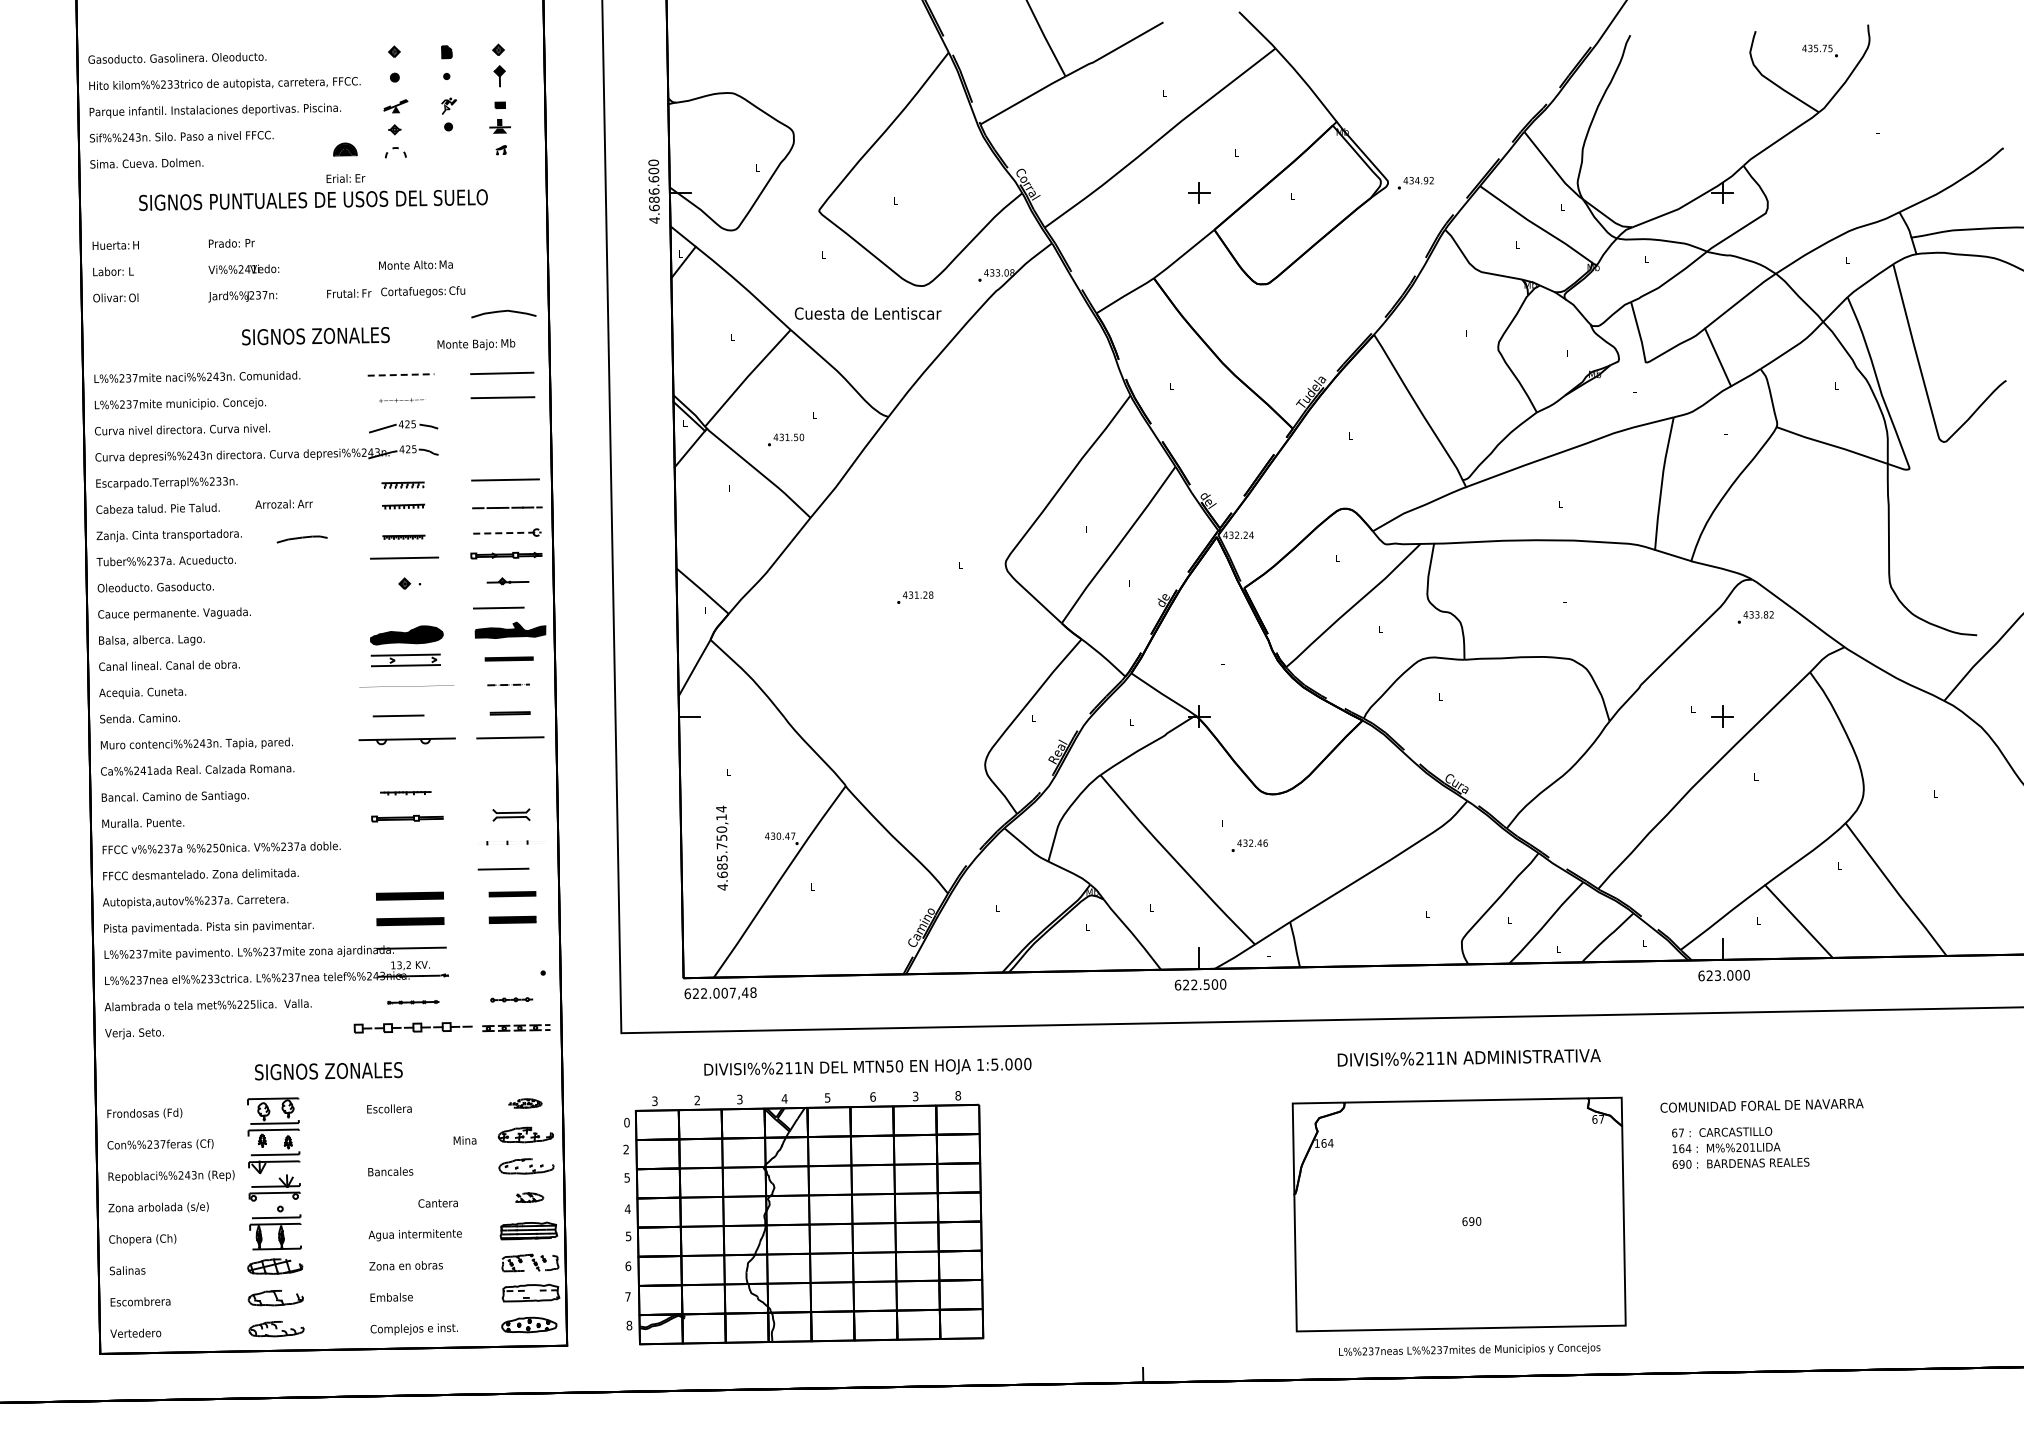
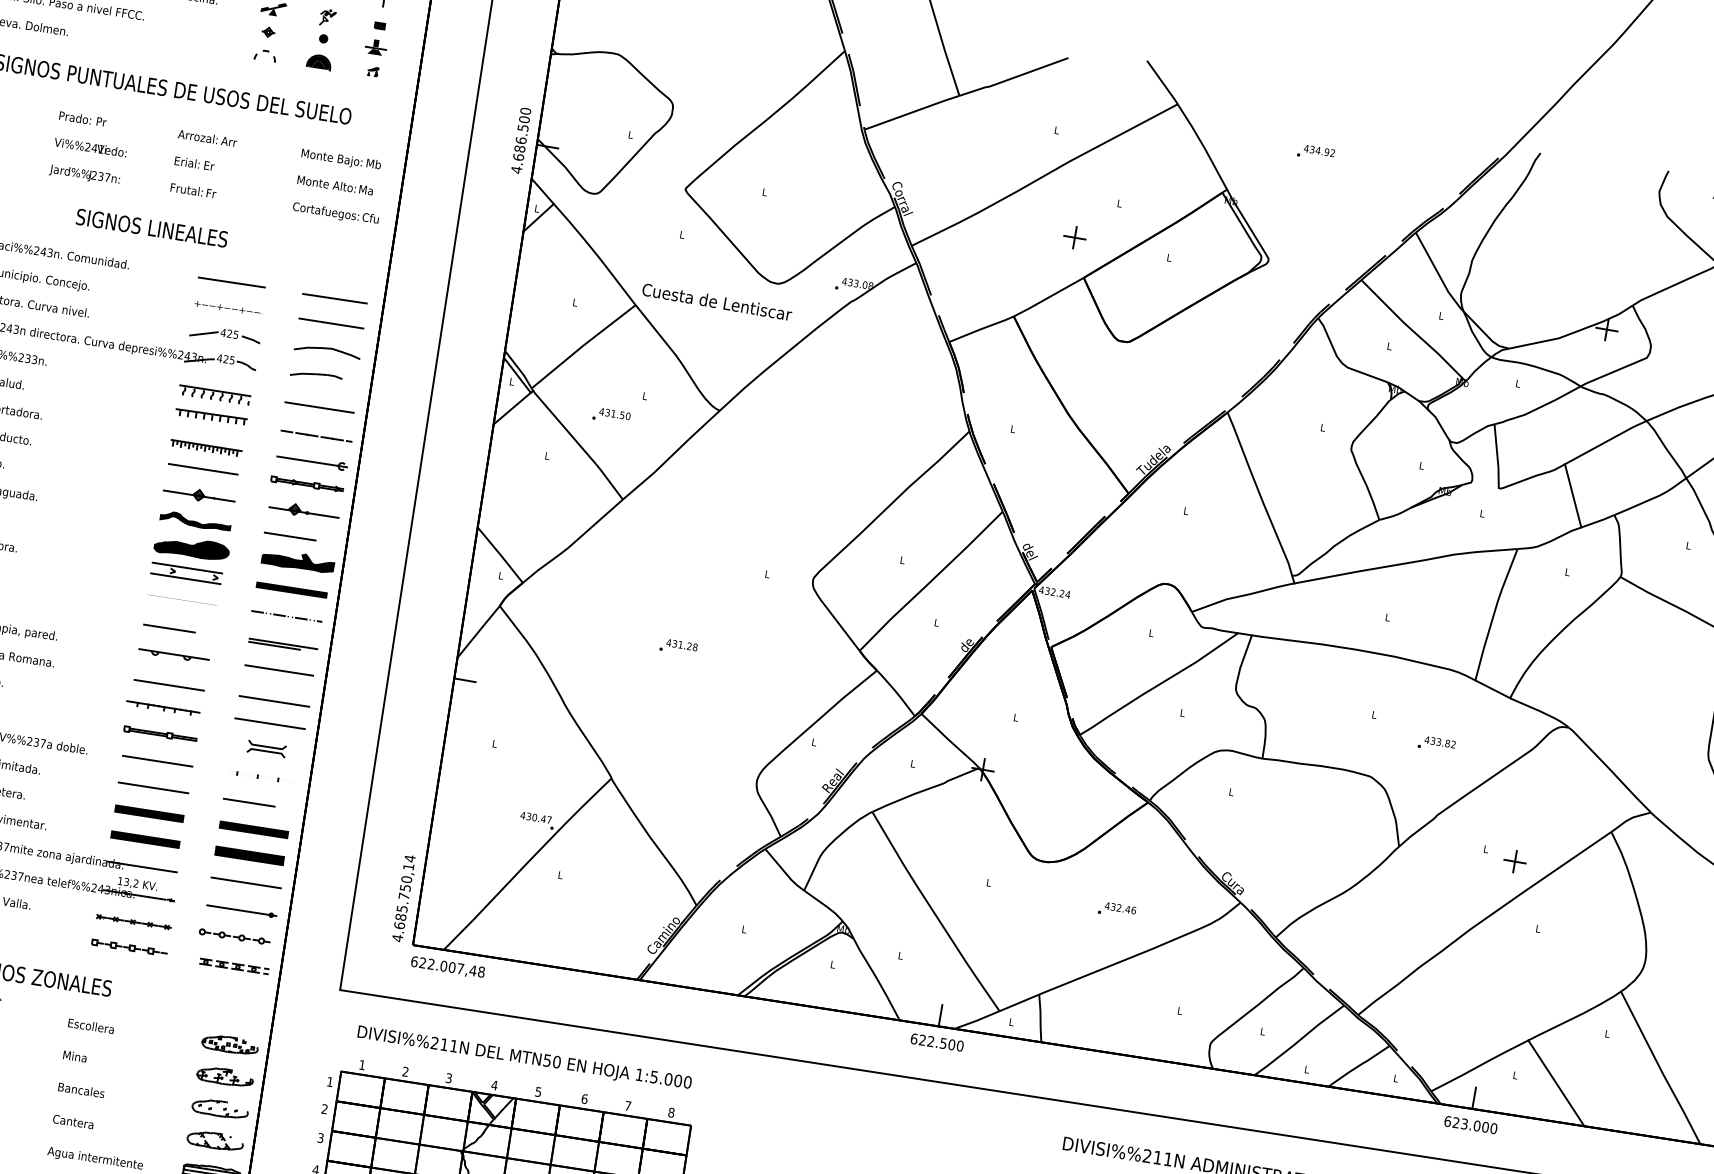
part: (345, 149) -> (319, 61), moved
text: (345, 178) -> (194, 163), moved
text: (653, 179) -> (522, 128), 4.686.600 -> 4.686.500
text: (1415, 183) -> (1315, 153), moved
text: (415, 264) -> (334, 184), moved
text: (423, 291) -> (336, 213), moved
curve: (503, 312) -> (327, 349), moved
text: (315, 335) -> (151, 227), SIGNOS ZONALES -> SIGNOS LINEALES
text: (476, 344) -> (341, 159), moved
line: (401, 374) -> (232, 282), dashed -> solid
part: (402, 400) -> (228, 308), size x1.43
part: (402, 485) -> (213, 395), size x1.67
text: (283, 503) -> (207, 137), moved
part: (403, 506) -> (211, 416), size x1.67
line: (507, 533) -> (312, 462), dashed -> solid
part: (403, 537) -> (205, 448), size x1.67
curve: (301, 538) -> (315, 375), moved
part: (507, 581) -> (303, 511), size x1.67
line: (404, 583) -> (198, 495), added
text: (915, 597) -> (678, 647), moved
fill: (405, 609) -> (195, 521), added
text: (1755, 617) -> (1436, 744), moved
part: (509, 658) -> (292, 589), size x1.43
part: (508, 684) -> (286, 615), size x1.67
part: (404, 686) -> (180, 599), size x0.71
part: (510, 713) -> (283, 645), size x1.67
part: (407, 741) -> (174, 656), size x0.71
line: (510, 767) -> (274, 700), added
line: (407, 769) -> (169, 684), added
line: (510, 789) -> (270, 722), added
part: (405, 793) -> (162, 708), size x1.43
line: (409, 844) -> (157, 761), added
text: (1249, 845) -> (1116, 910), moved
text: (722, 847) -> (404, 897), moved
line: (409, 870) -> (153, 787), added
part: (512, 893) -> (254, 829), size x1.43
part: (512, 919) -> (249, 855), size x1.43
line: (513, 945) -> (245, 882), added
line: (514, 973) -> (242, 910), added
part: (511, 999) -> (234, 936), size x1.67
part: (413, 1002) -> (134, 922), size x1.43
part: (412, 1027) -> (128, 947), size x0.62
text: (867, 1066) -> (524, 1056), moved
text: (915, 1096) -> (627, 1106), 3 -> 7
text: (654, 1101) -> (361, 1065), 3 -> 1
part: (525, 1103) -> (230, 1044), size x1.67
text: (626, 1122) -> (329, 1081), 0 -> 1
text: (464, 1140) -> (74, 1056), moved
text: (626, 1177) -> (320, 1137), 5 -> 3
part: (526, 1197) -> (214, 1140), size x1.67
text: (437, 1203) -> (72, 1122), moved

